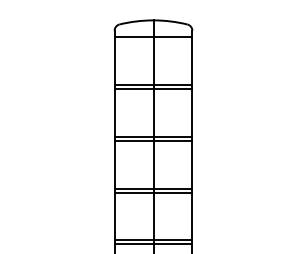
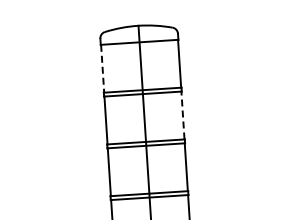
line: (114, 60) -> (102, 68), solid -> dashed
line: (192, 112) -> (183, 115), solid -> dashed

